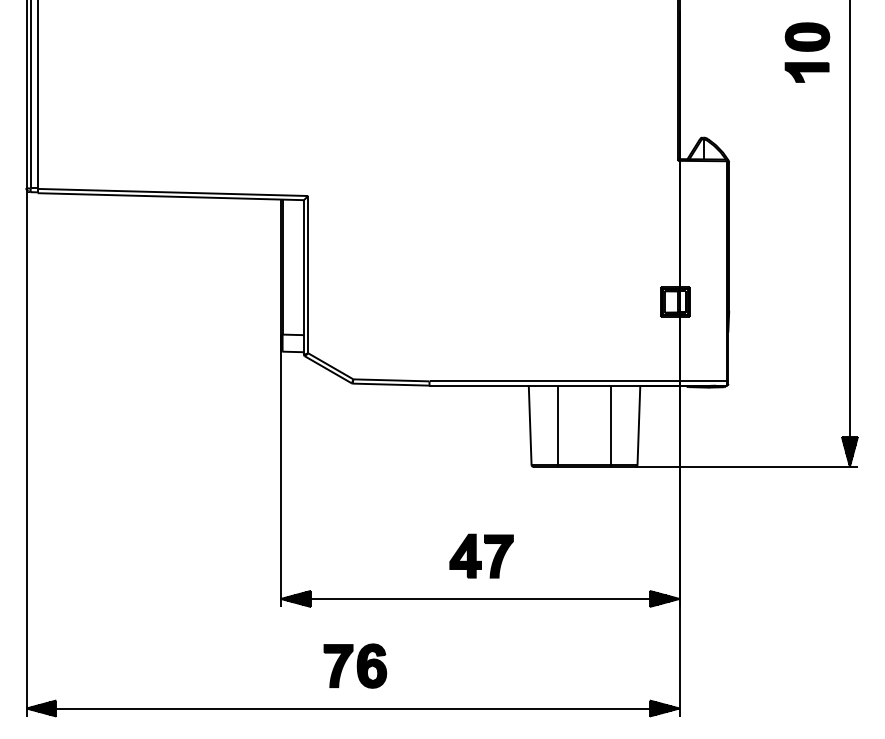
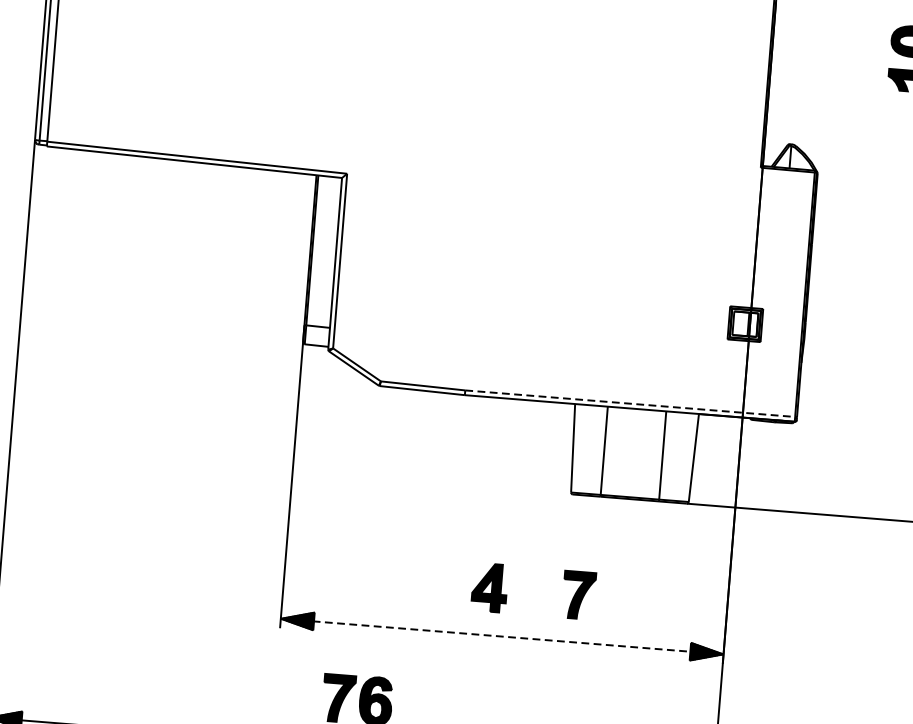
line: (578, 381) -> (630, 403), solid -> dashed
part: (498, 556) -> (578, 595), moved
line: (479, 598) -> (501, 636), solid -> dashed

